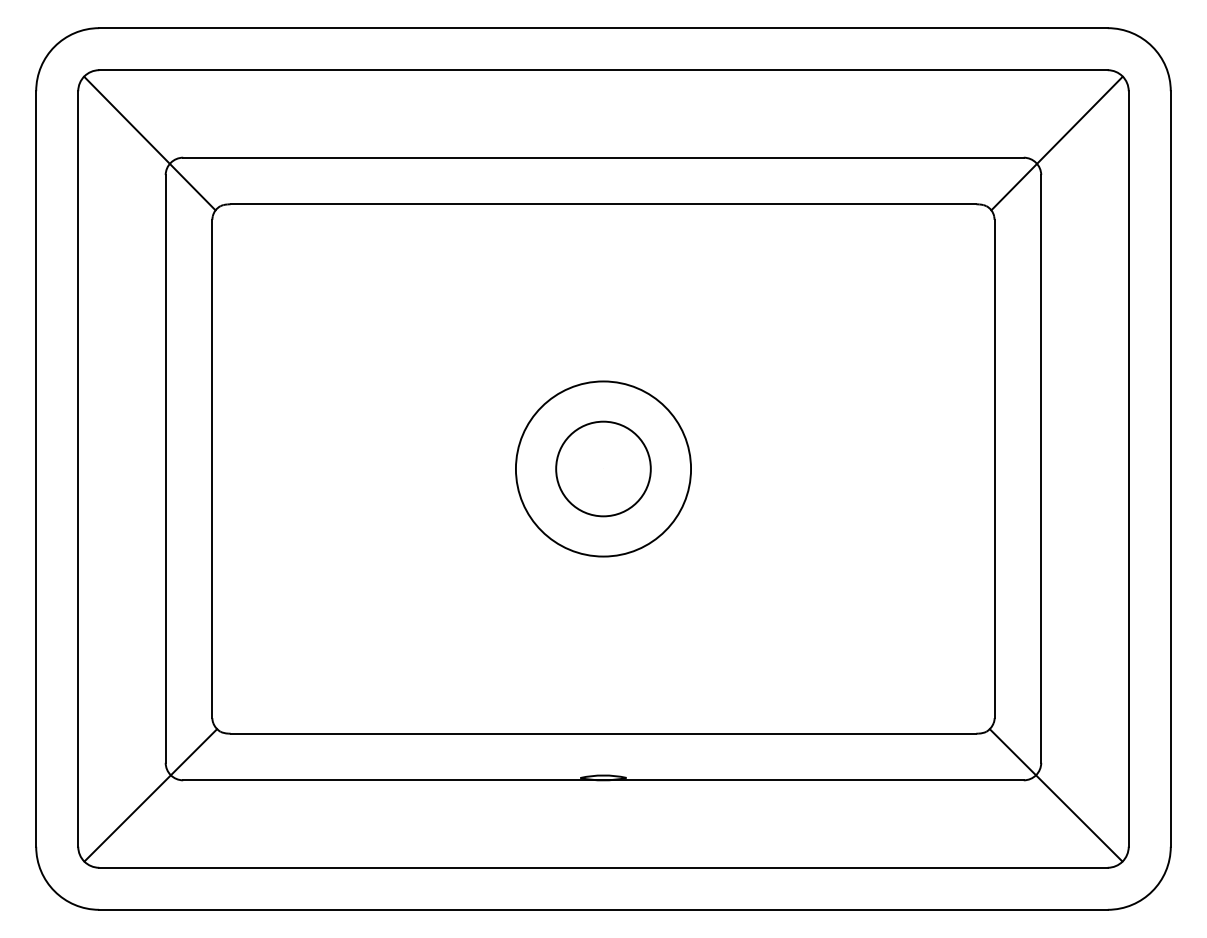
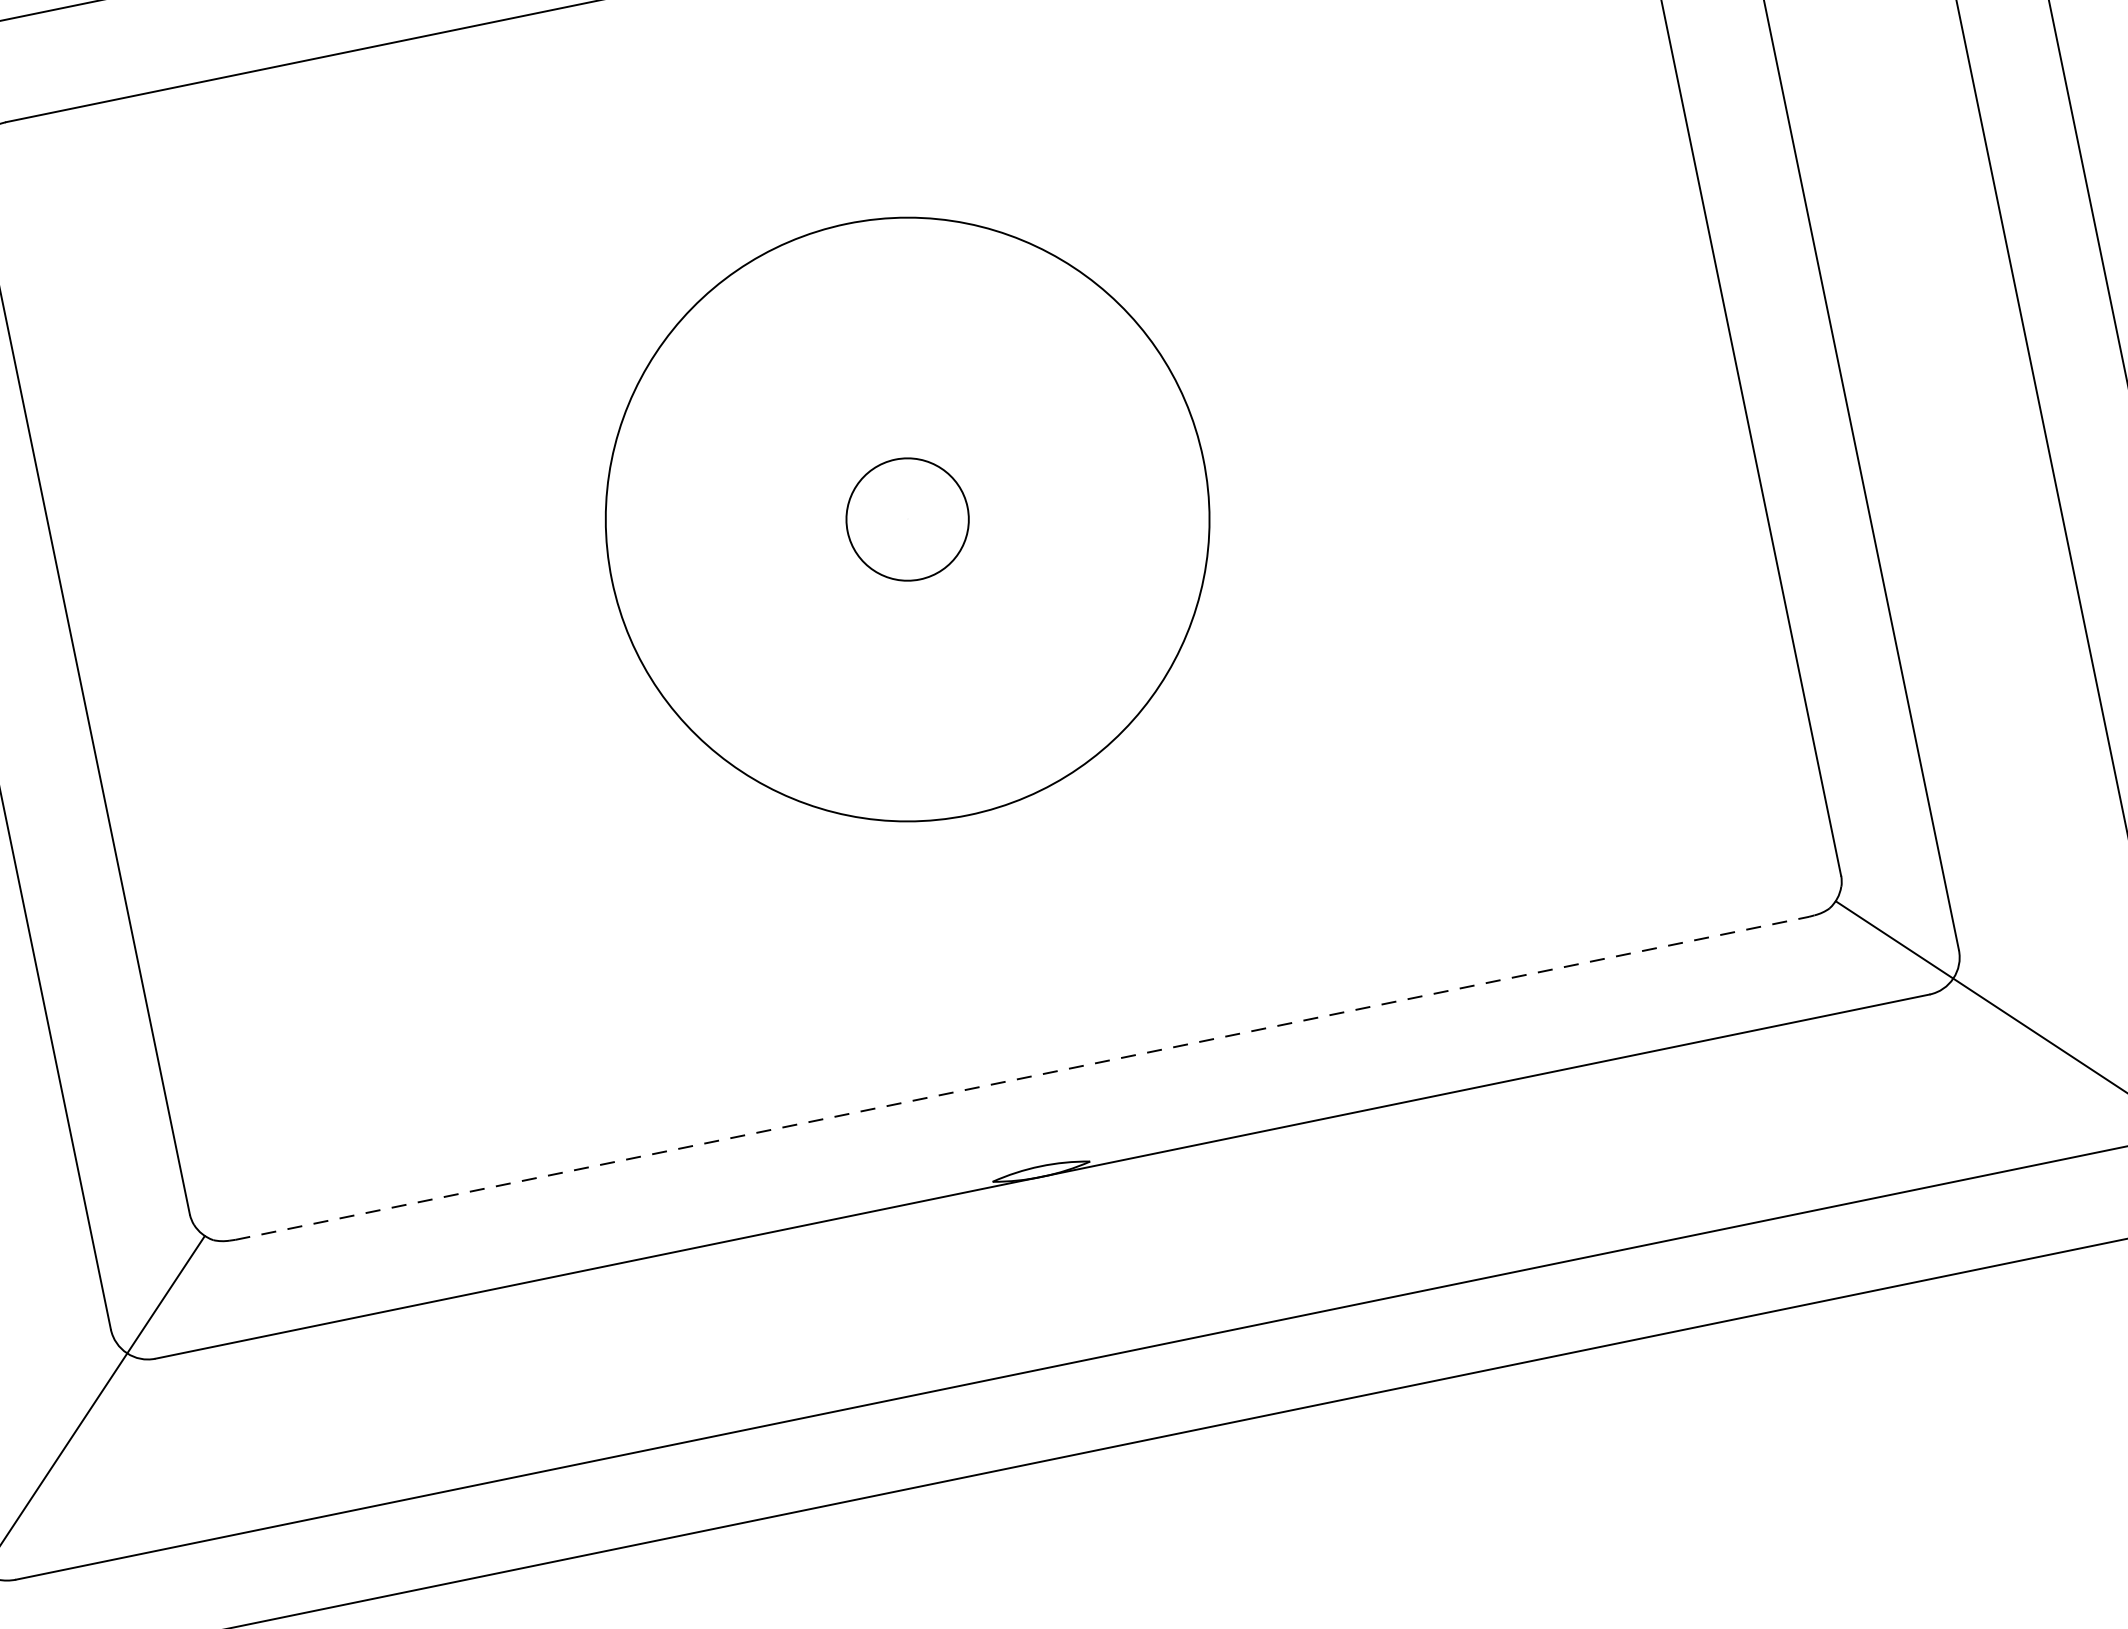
circle: (603, 468) -> (907, 518), size x0.6
circle: (603, 468) -> (907, 518), size x1.6
line: (603, 733) -> (1022, 1077), solid -> dashed

